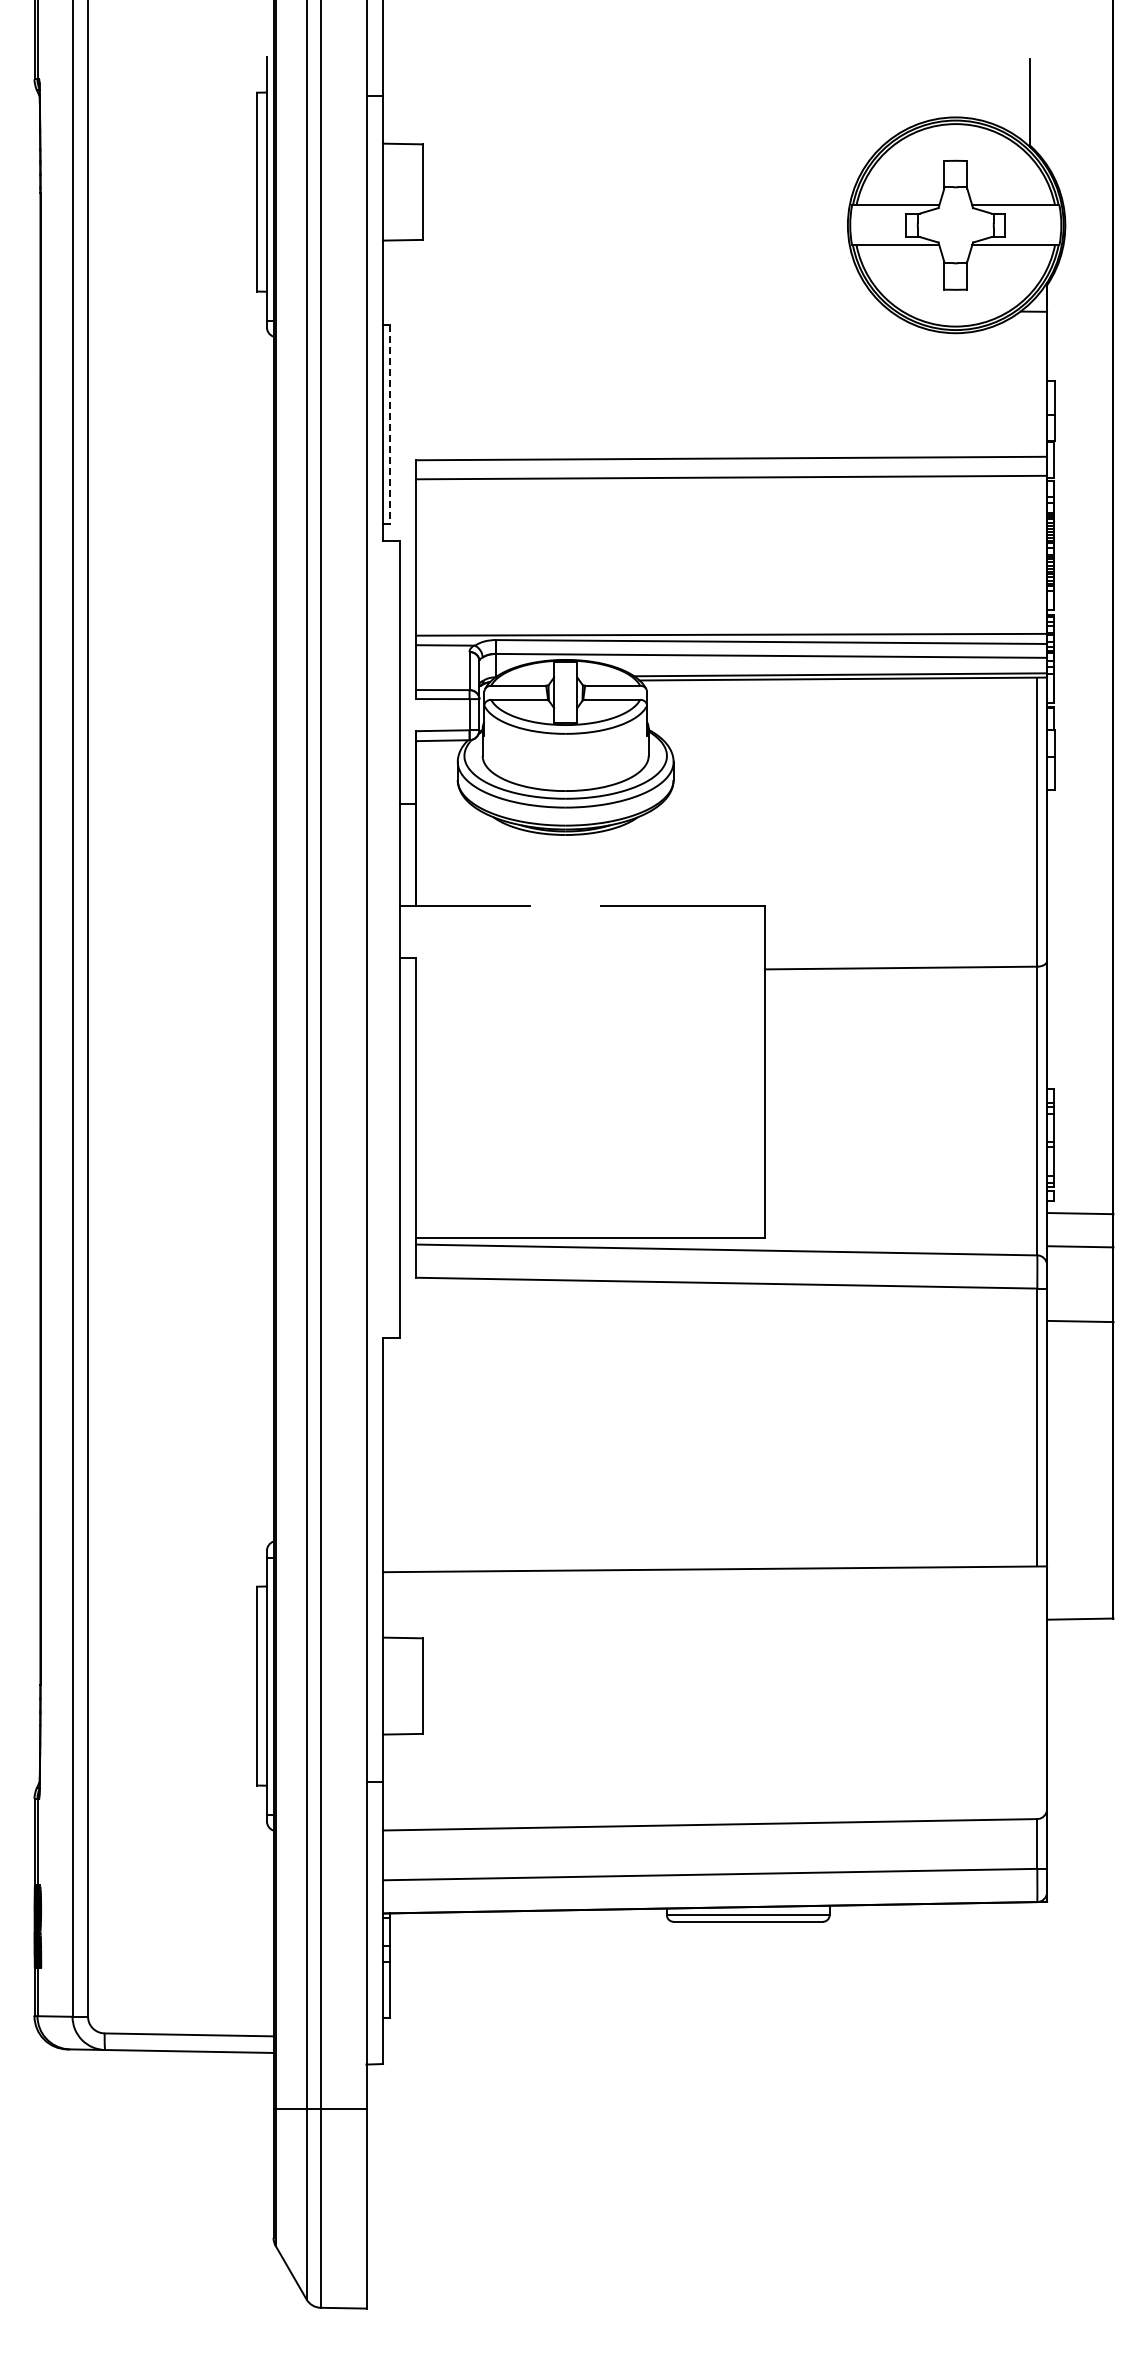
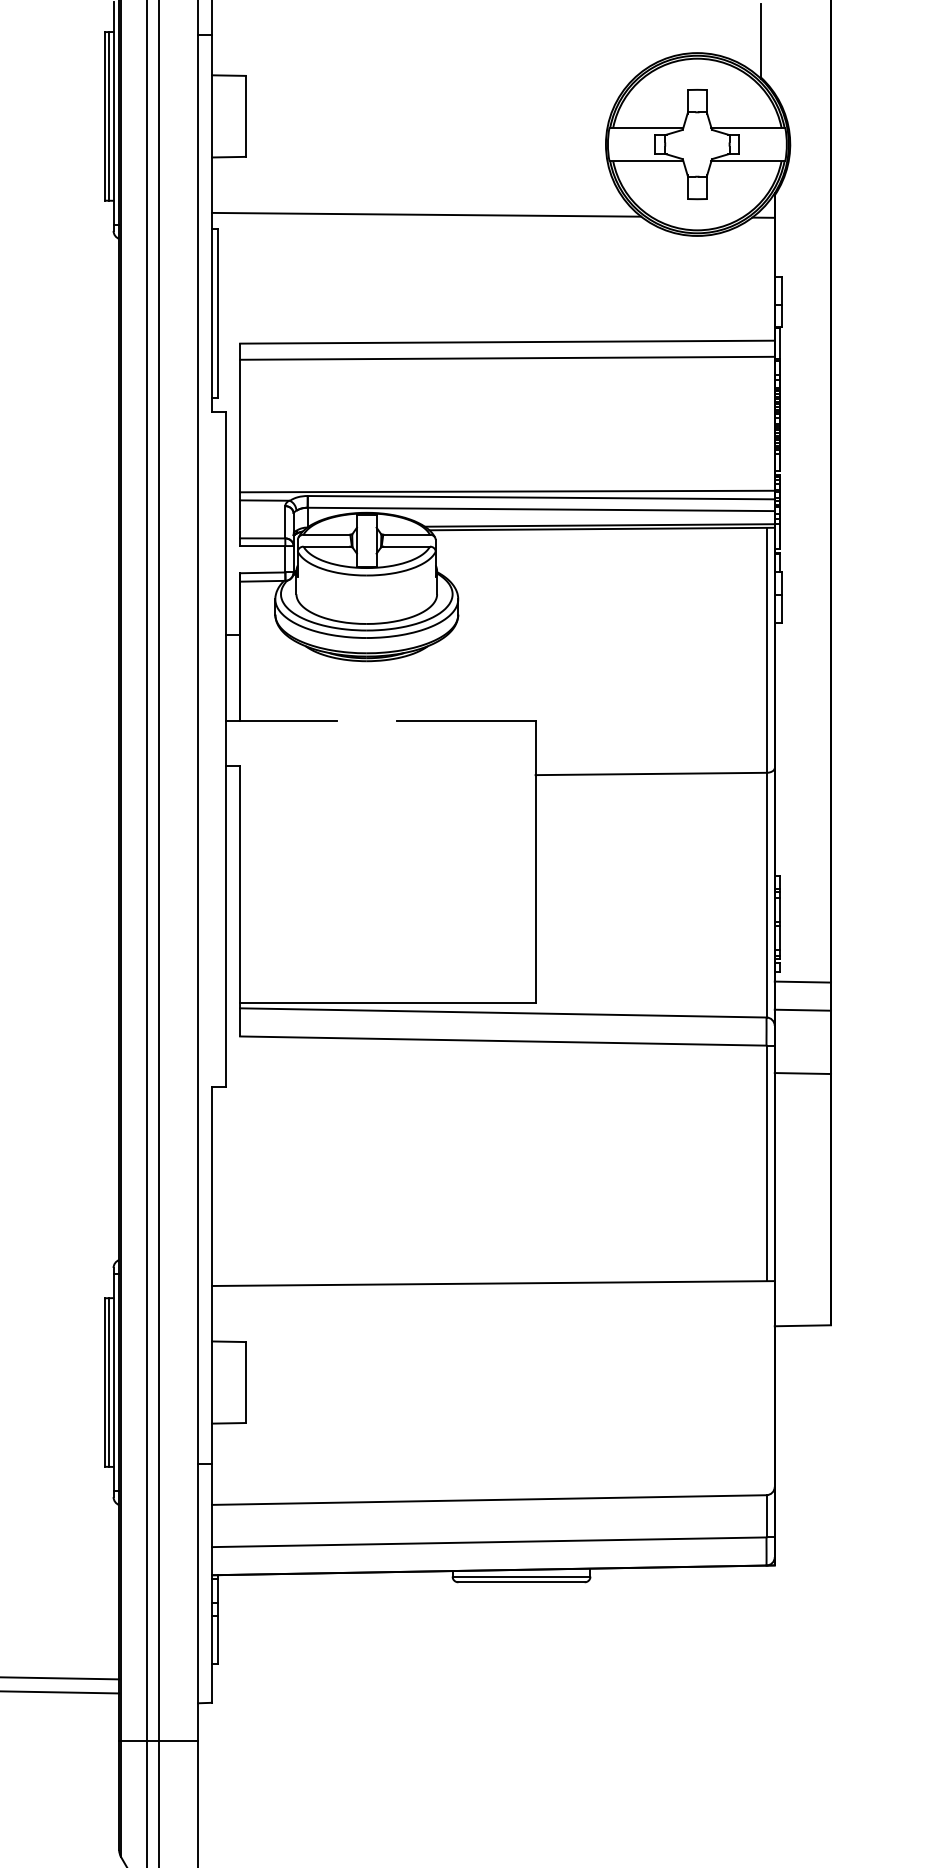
line: (261, 191) -> (108, 115), added
line: (636, 308) -> (426, 215), added
line: (389, 424) -> (217, 313), dashed -> solid
line: (261, 1685) -> (108, 1382), added

